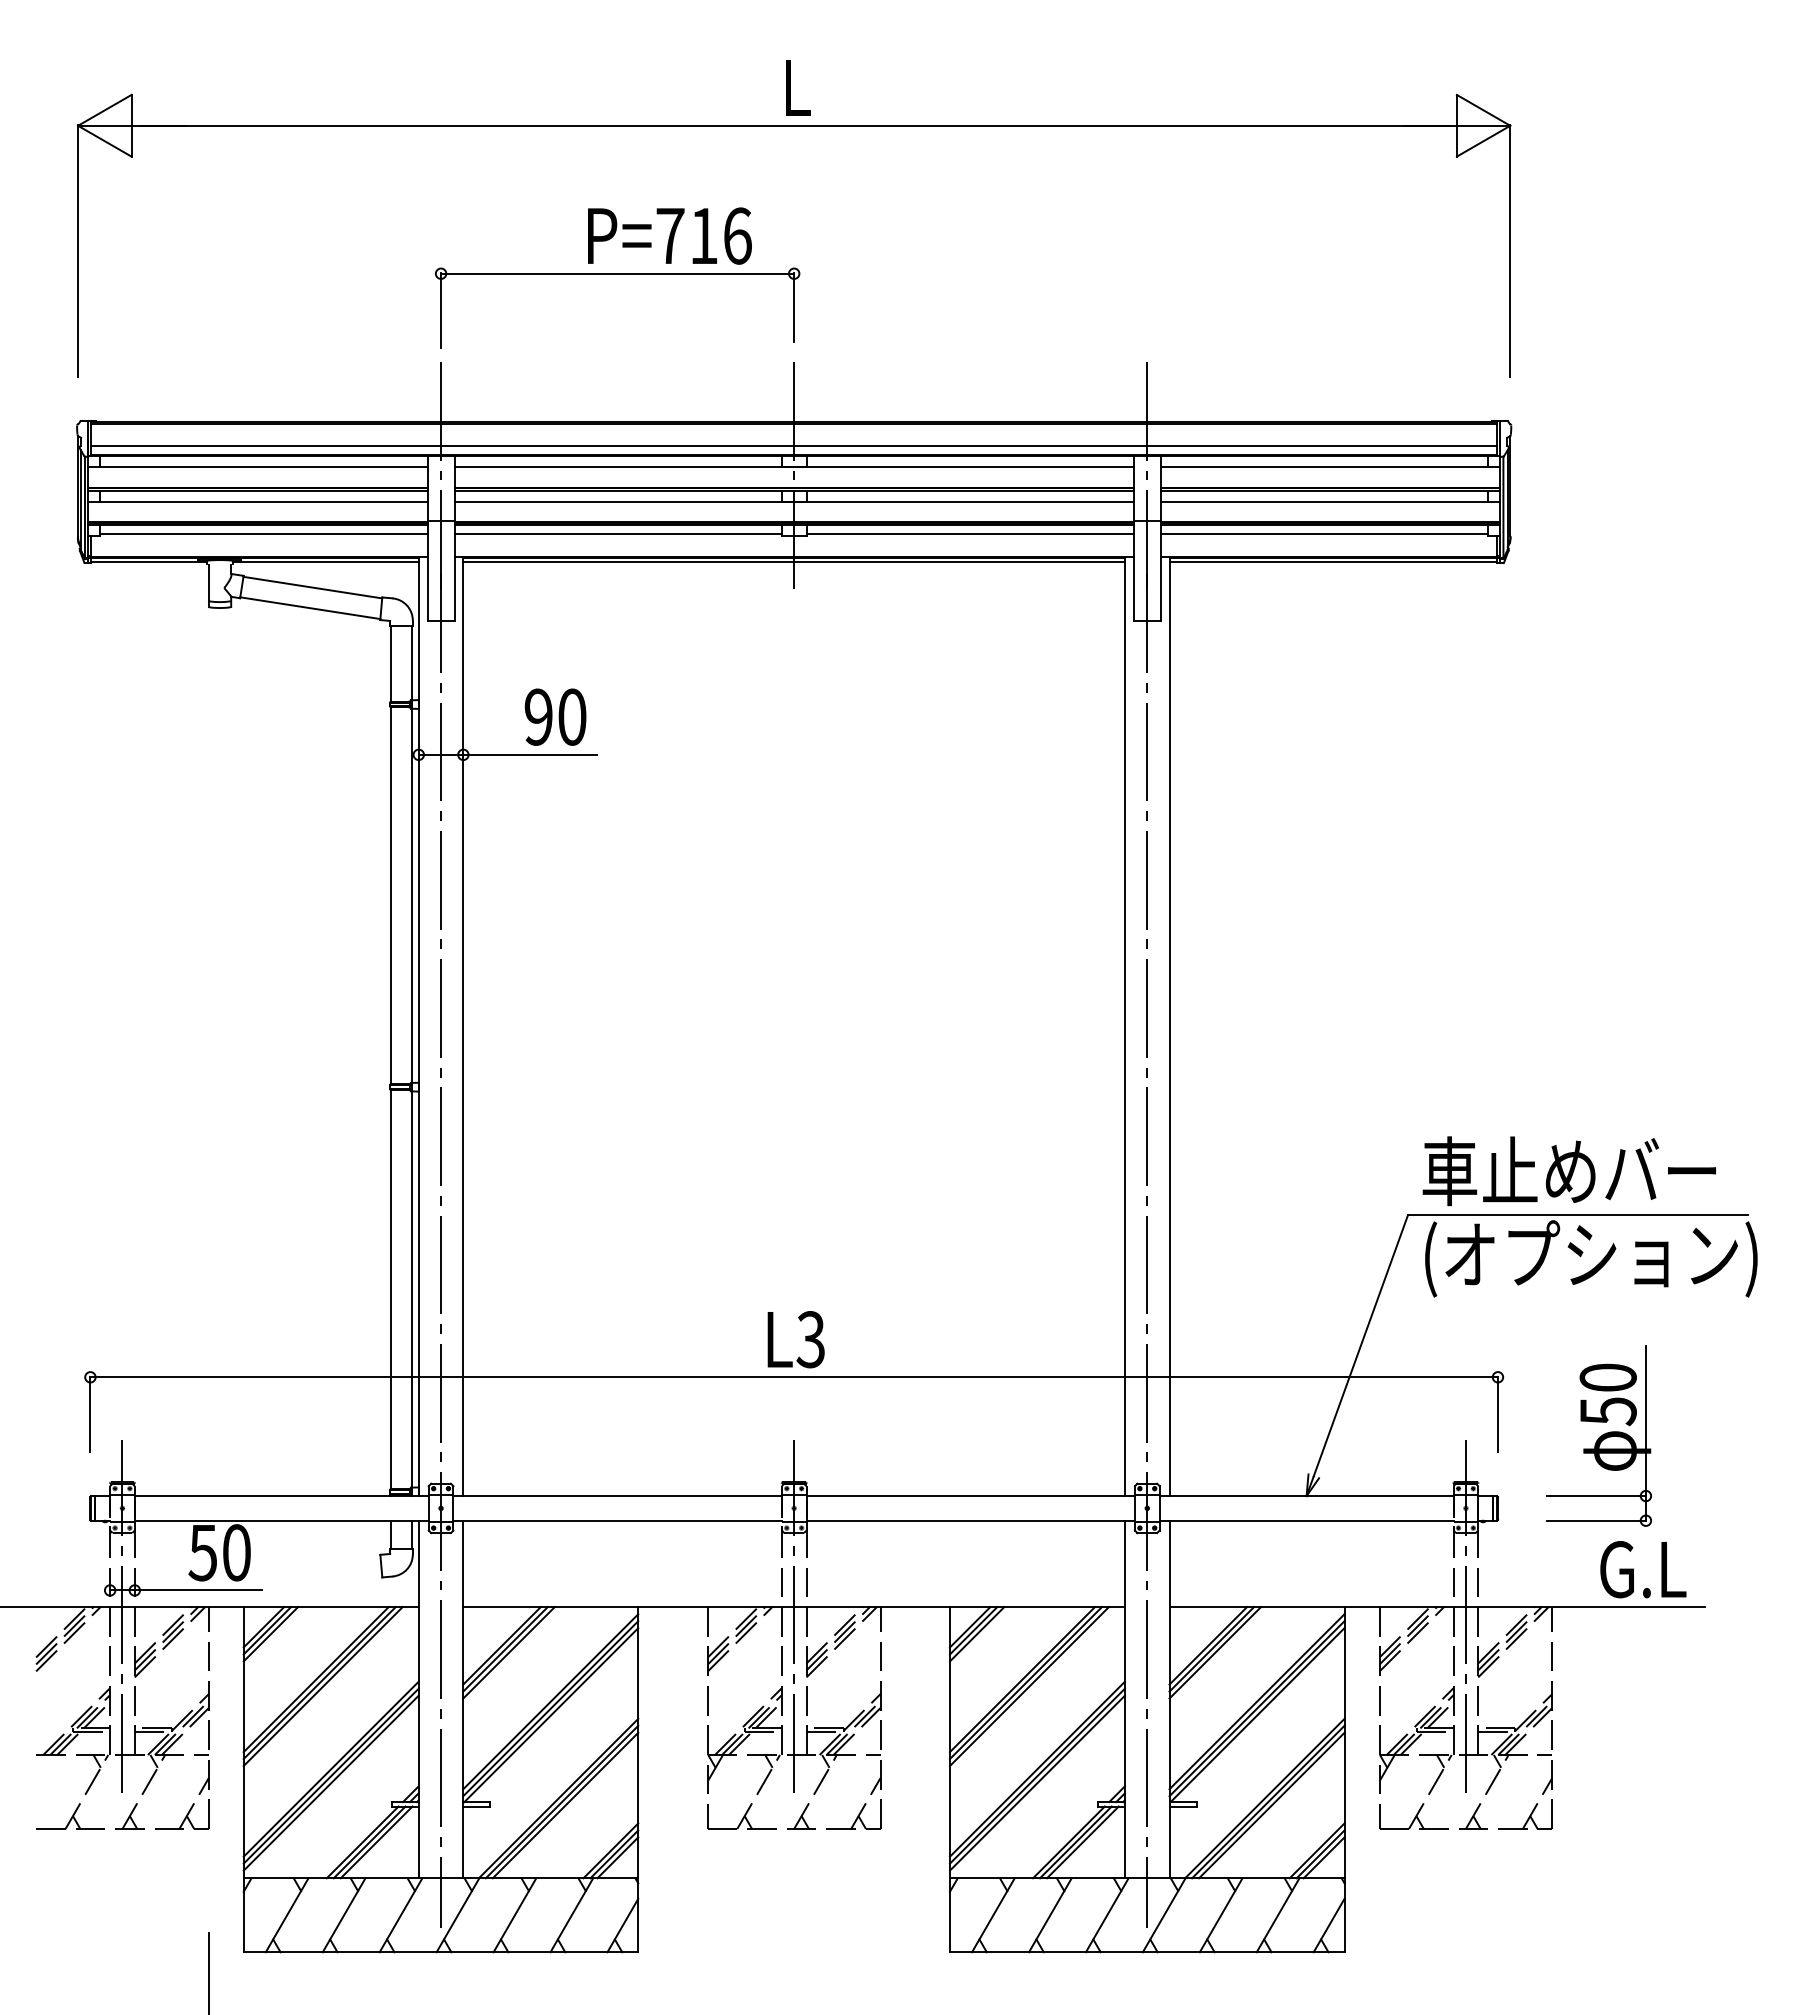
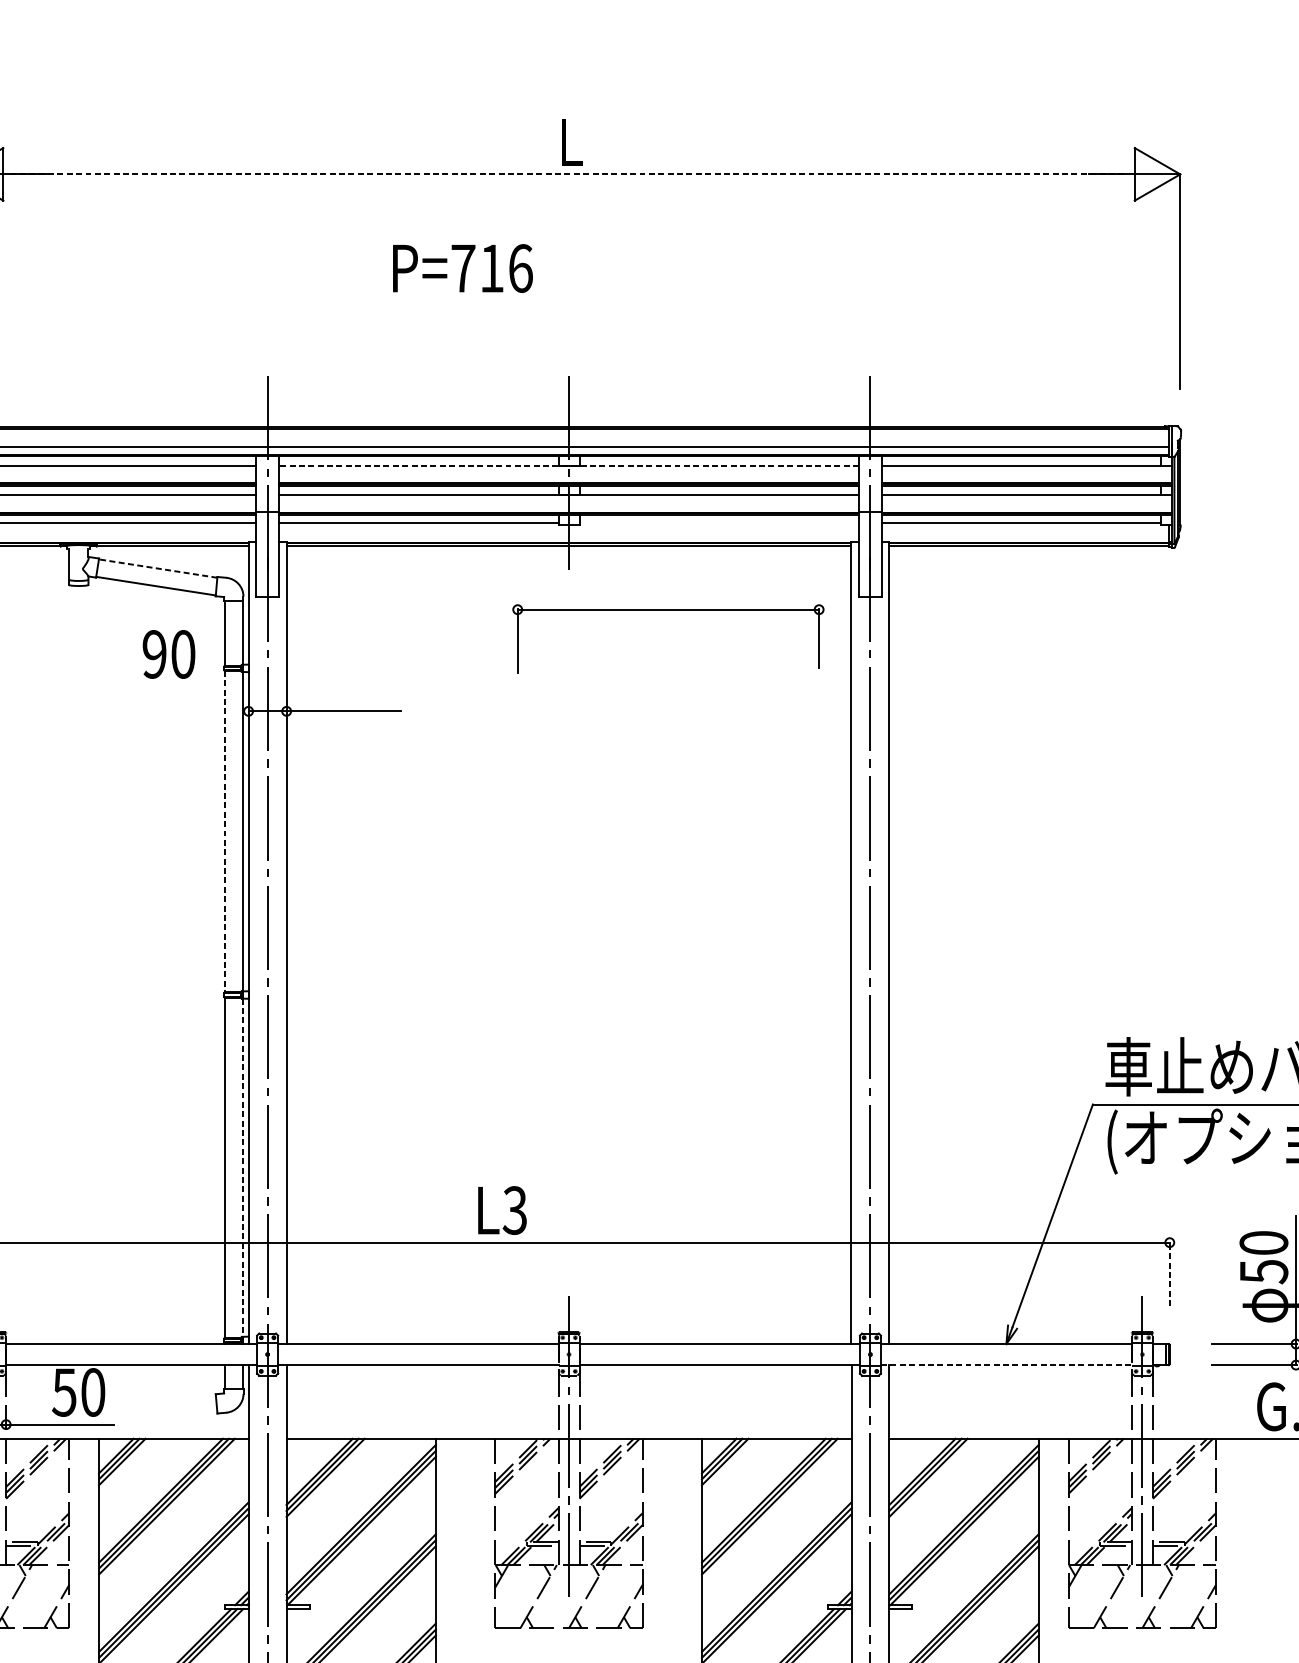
line: (794, 125) -> (569, 174), solid -> dashed
part: (617, 274) -> (668, 610), moved
line: (794, 467) -> (569, 466), solid -> dashed
line: (969, 534) -> (718, 523), removed
line: (312, 587) -> (157, 568), solid -> dashed
text: (555, 716) -> (168, 653), moved
line: (391, 896) -> (225, 832), solid -> dashed
line: (411, 1290) -> (242, 1168), solid -> dashed
text: (795, 1339) -> (501, 1210), moved
line: (1497, 1413) -> (1169, 1273), solid -> dashed
line: (1306, 1520) -> (1006, 1364), solid -> dashed

